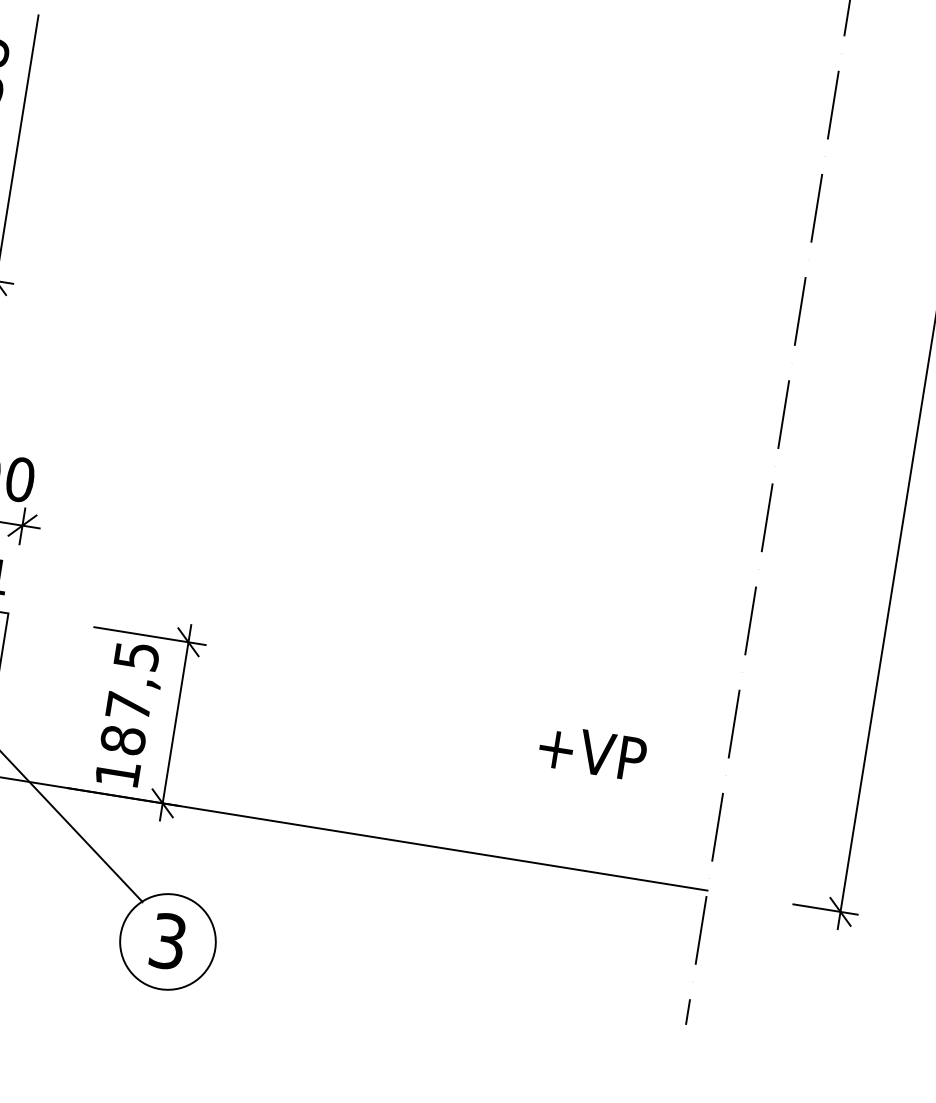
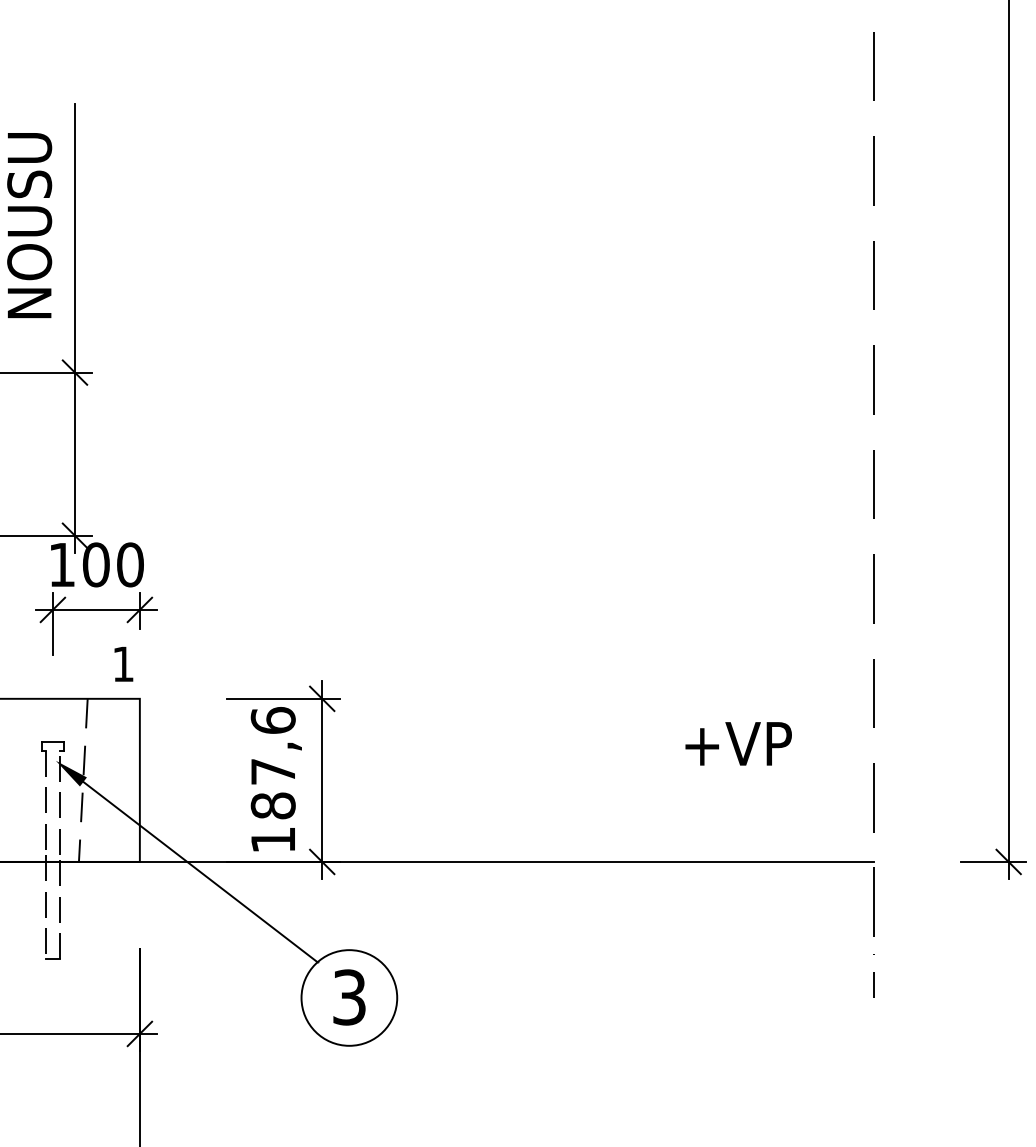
text: (135, 655) -> (272, 720), 187,5 -> 187,6

